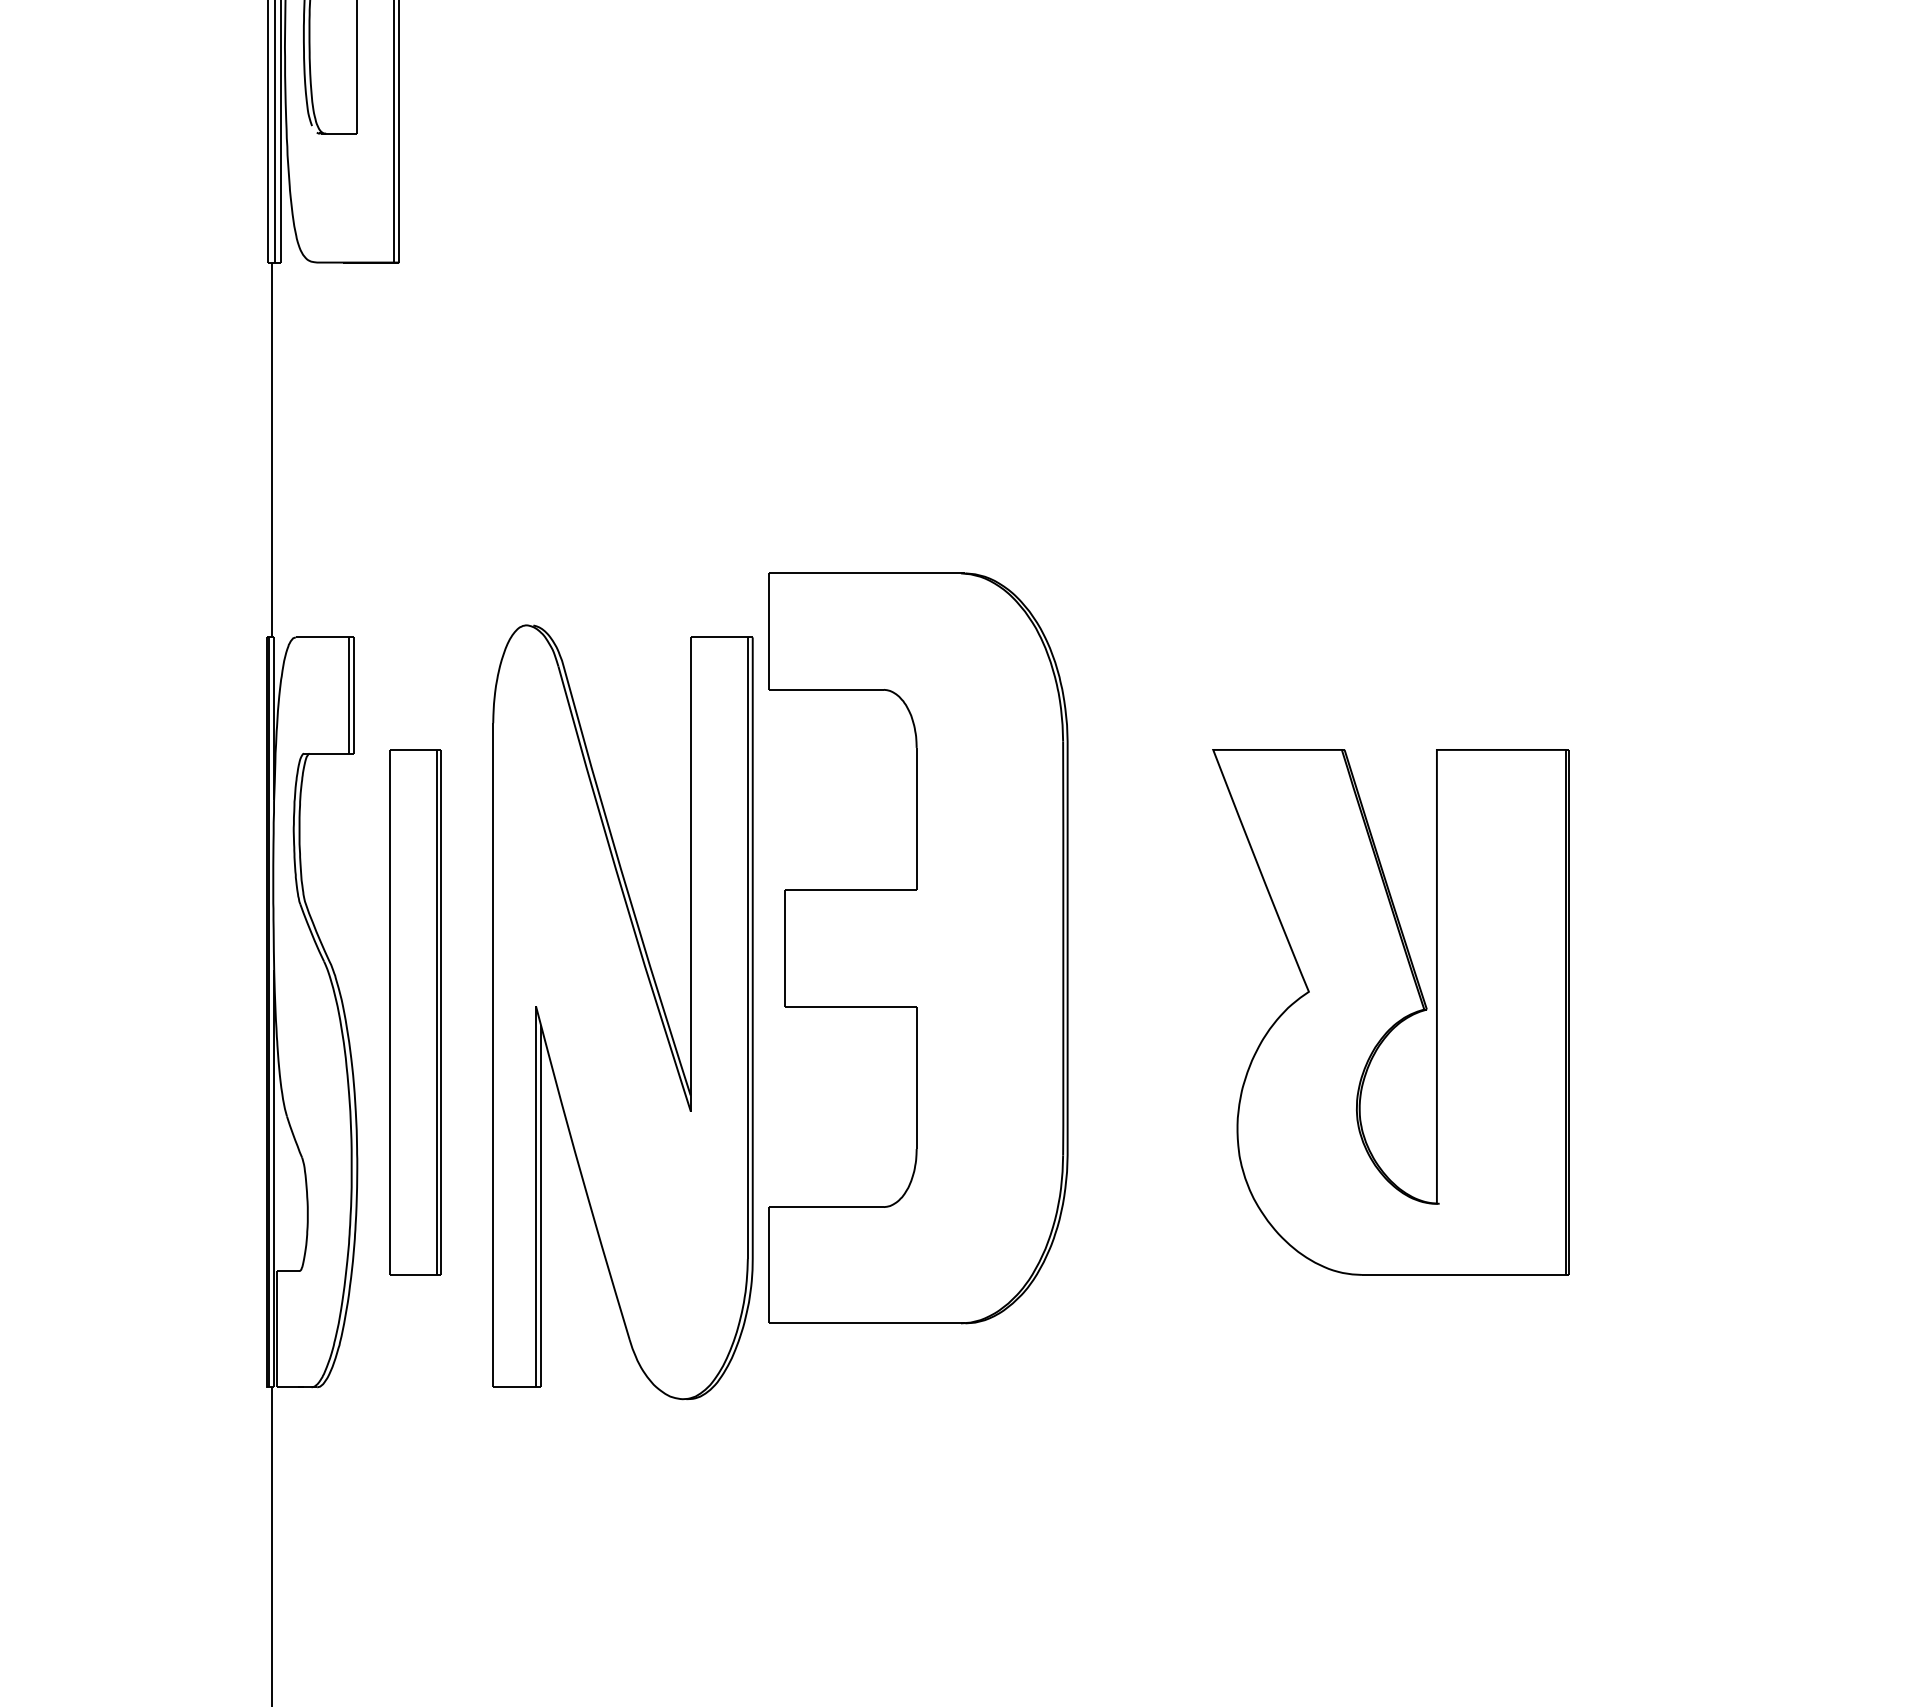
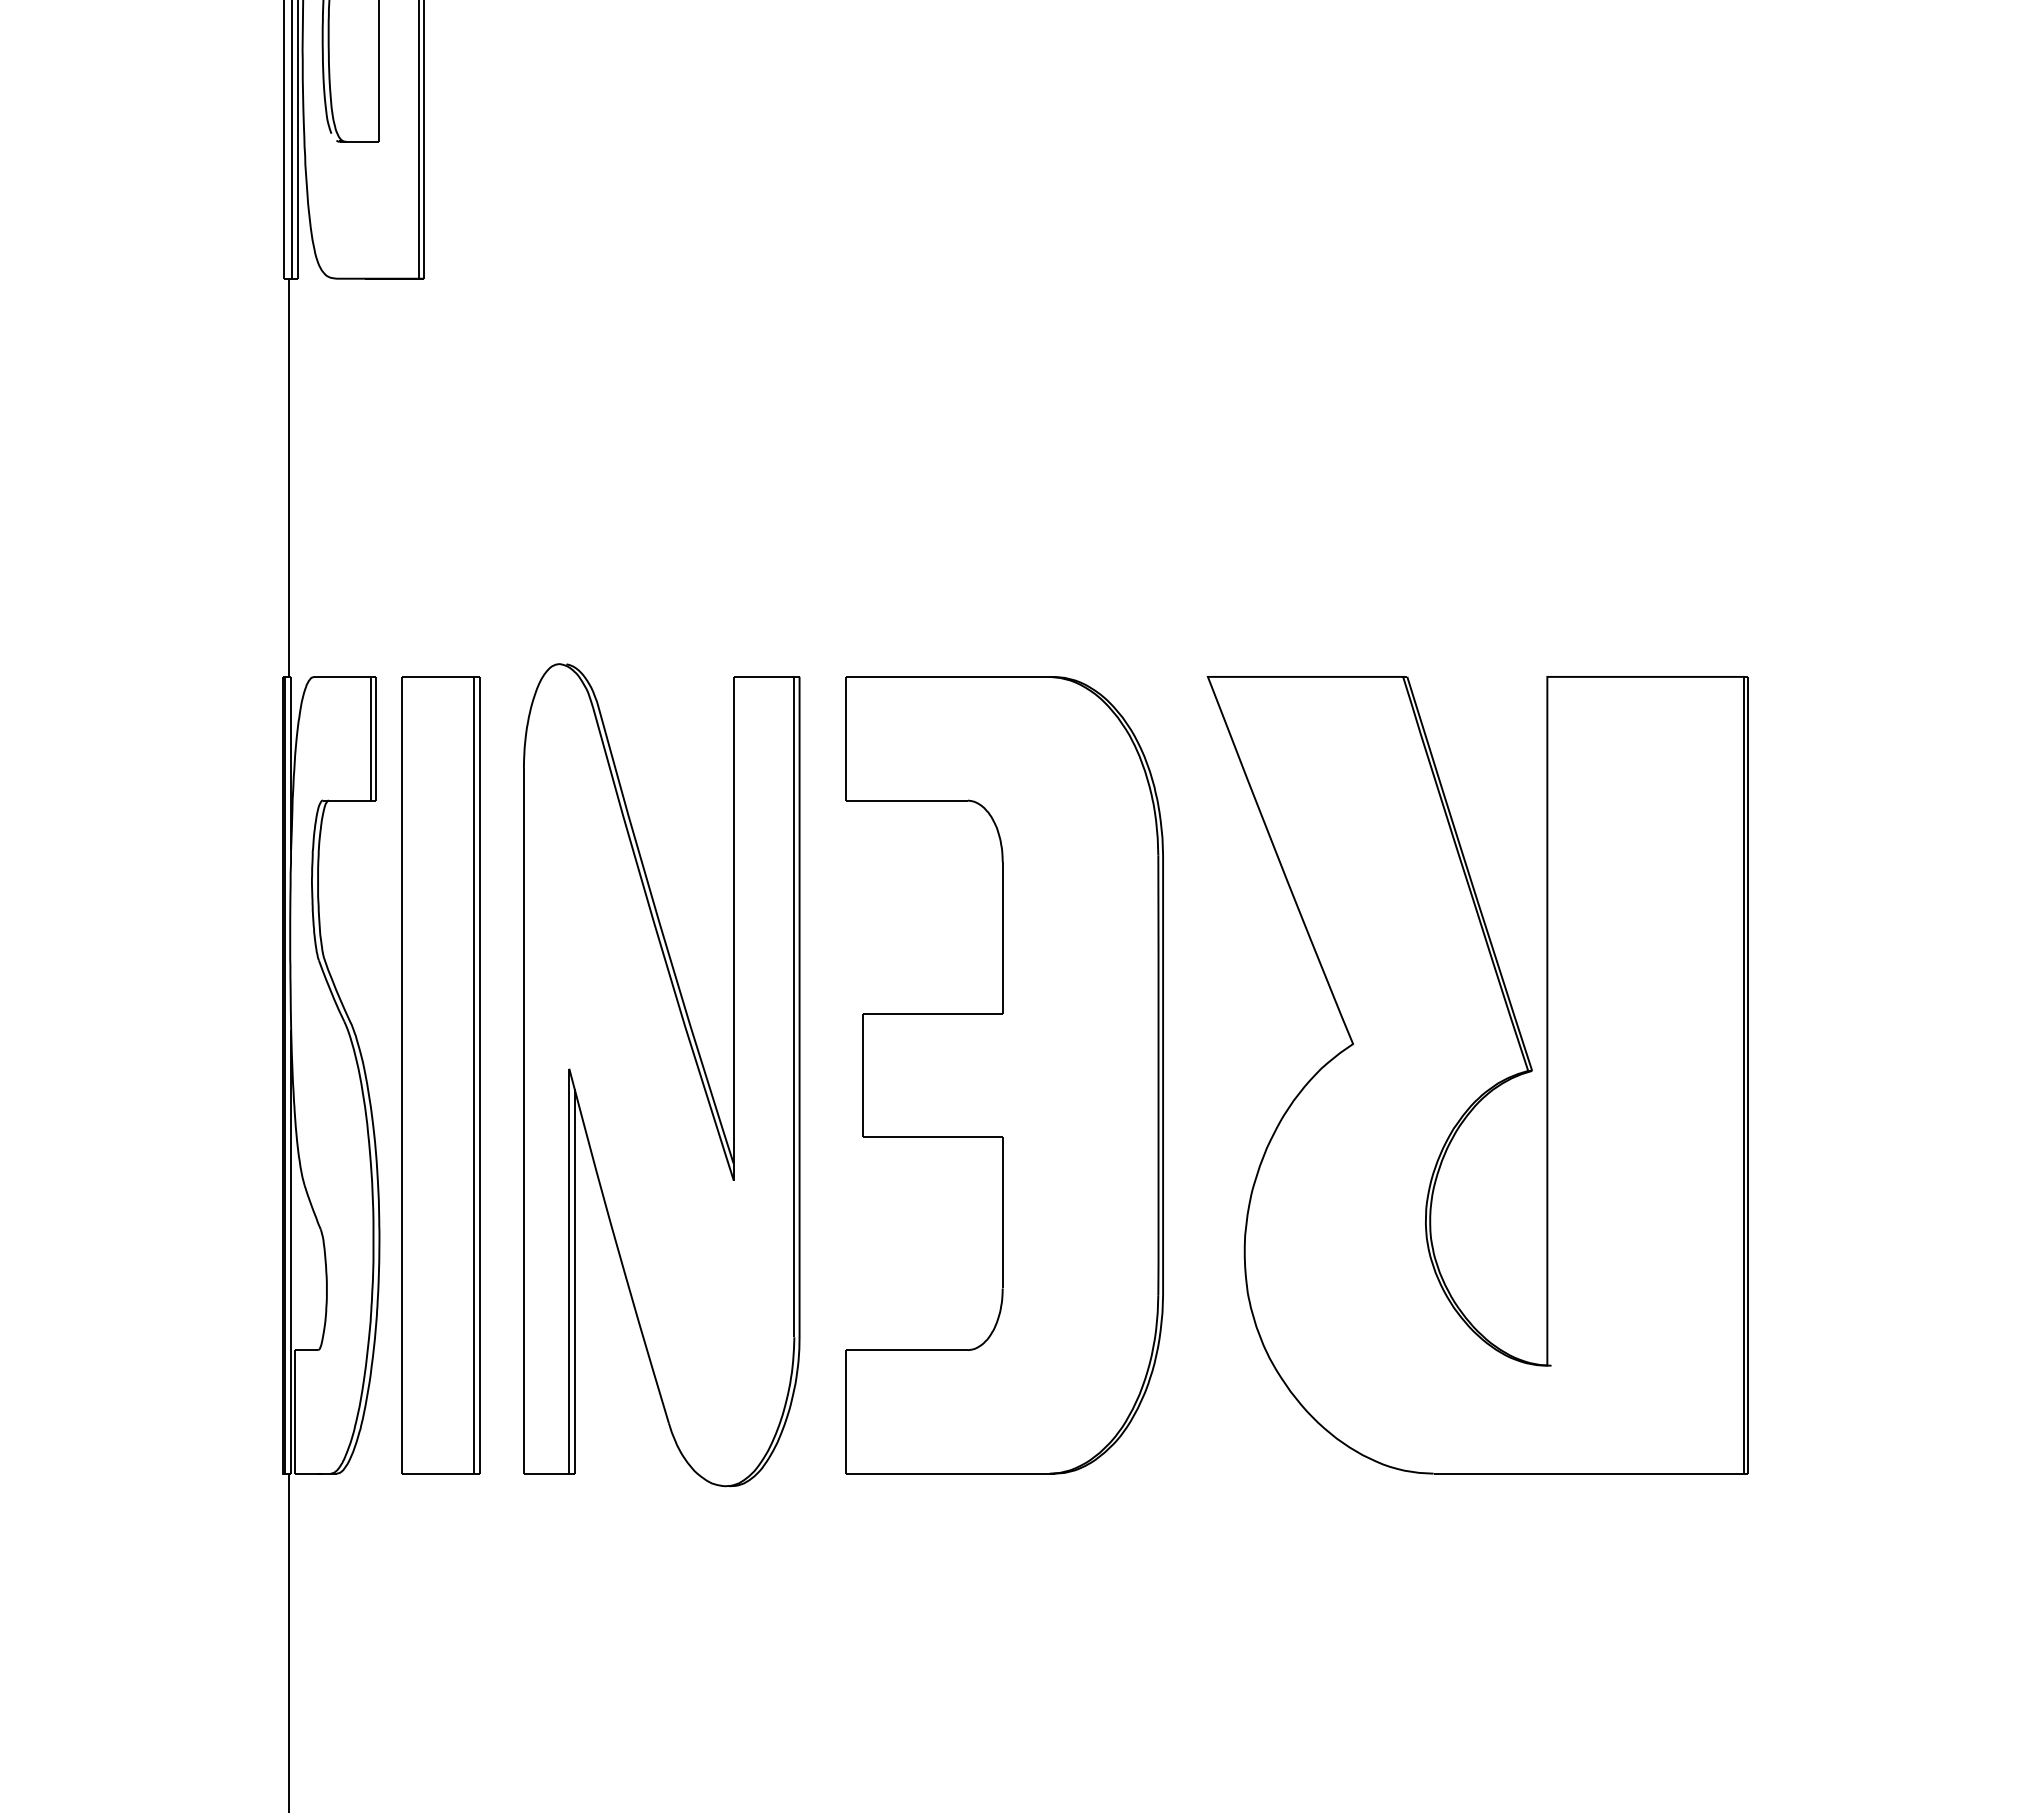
part: (918, 948) -> (1004, 1075), moved
part: (414, 1012) -> (440, 1075), size x1.43
part: (1390, 1012) -> (1477, 1075), size x1.43

